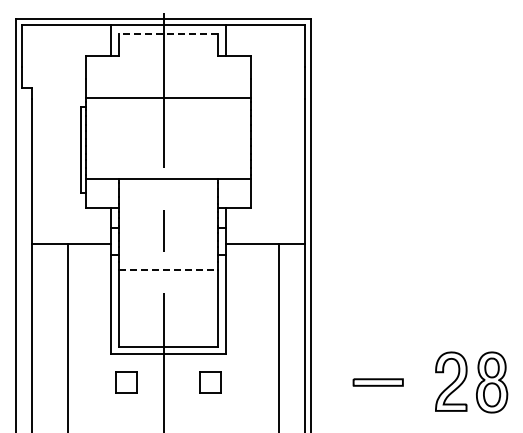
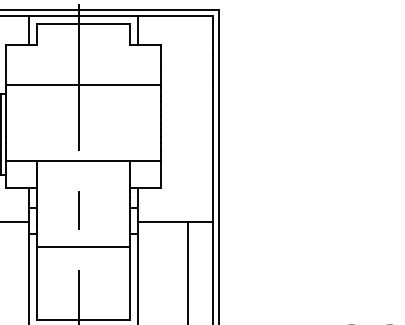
line: (168, 34) -> (83, 24), dashed -> solid
line: (168, 269) -> (83, 246), dashed -> solid

